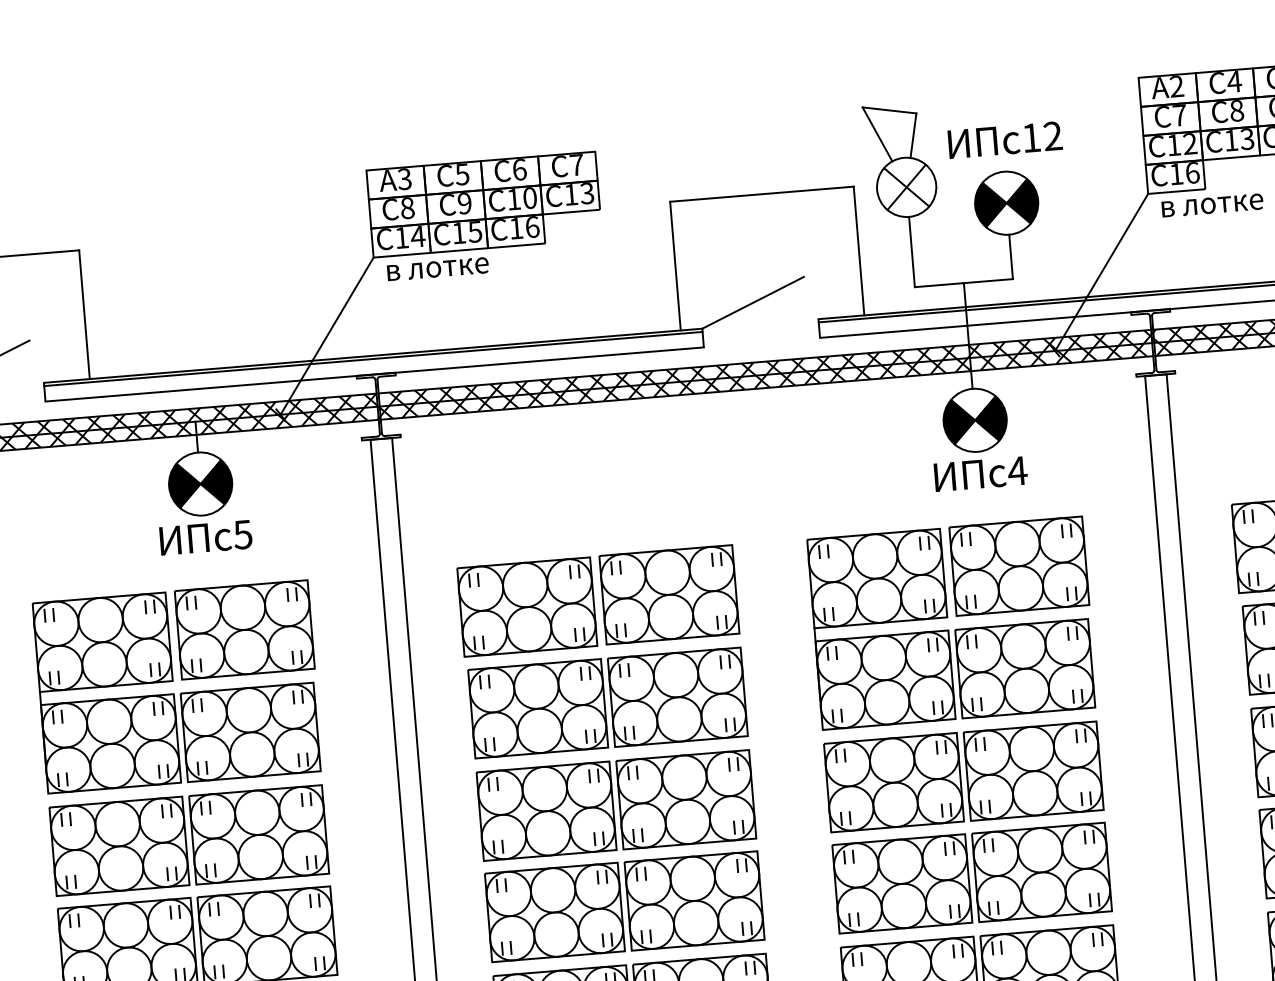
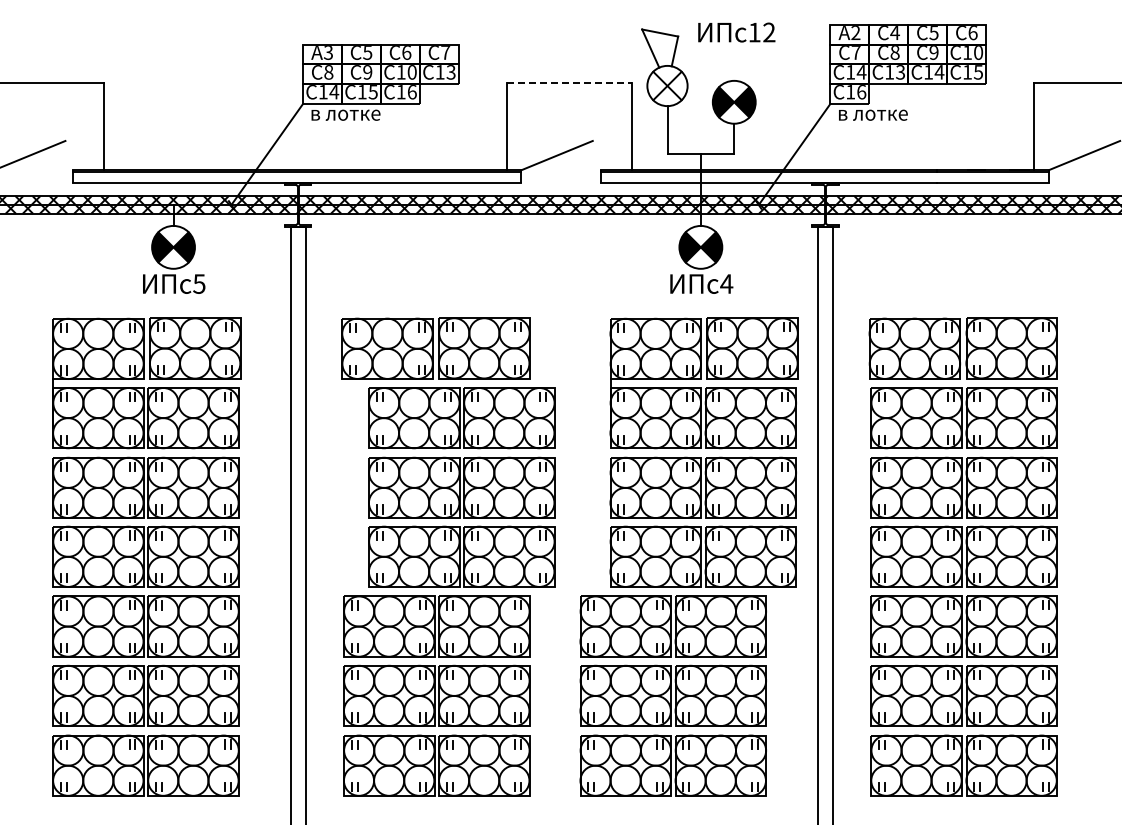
text: (1004, 140) -> (736, 32), moved
text: (1189, 144) -> (861, 72), 12 -> 14
line: (762, 194) -> (569, 82), solid -> dashed
part: (959, 724) -> (703, 452), moved
part: (615, 804) -> (461, 487), moved

